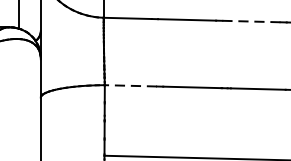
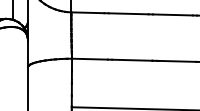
line: (250, 20) -> (172, 14), dashed -> solid
line: (130, 86) -> (89, 59), dashed -> solid

